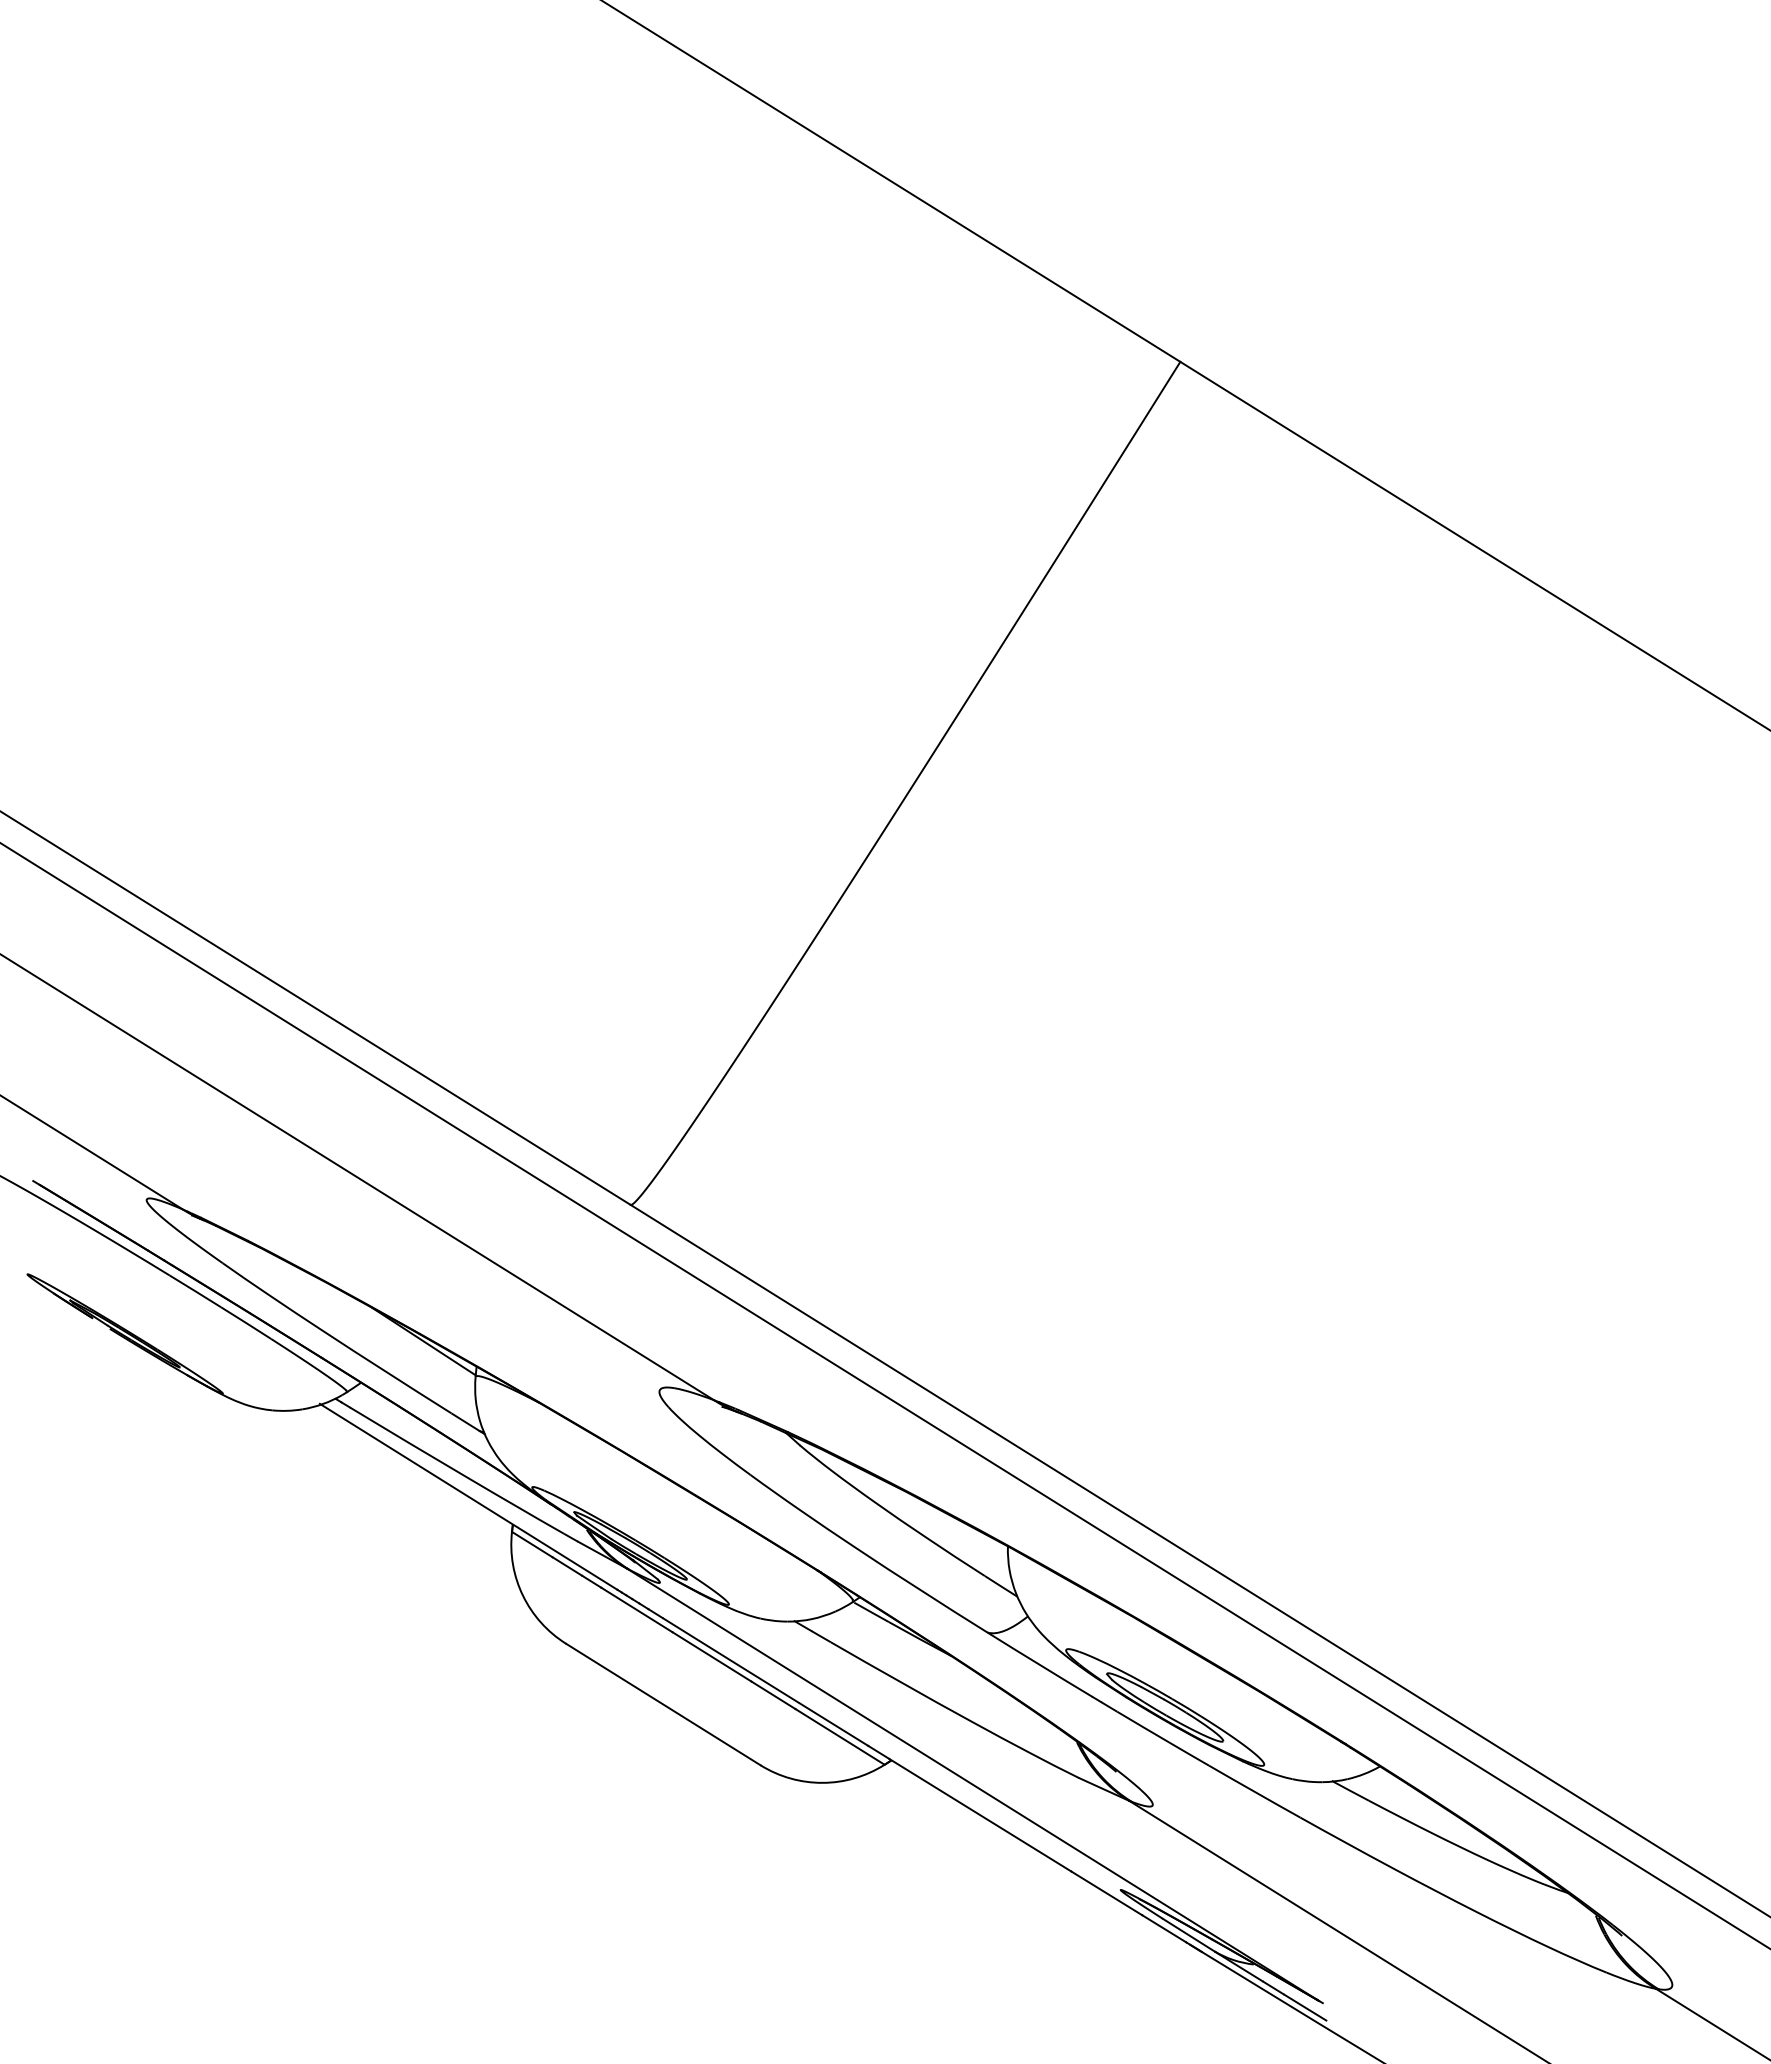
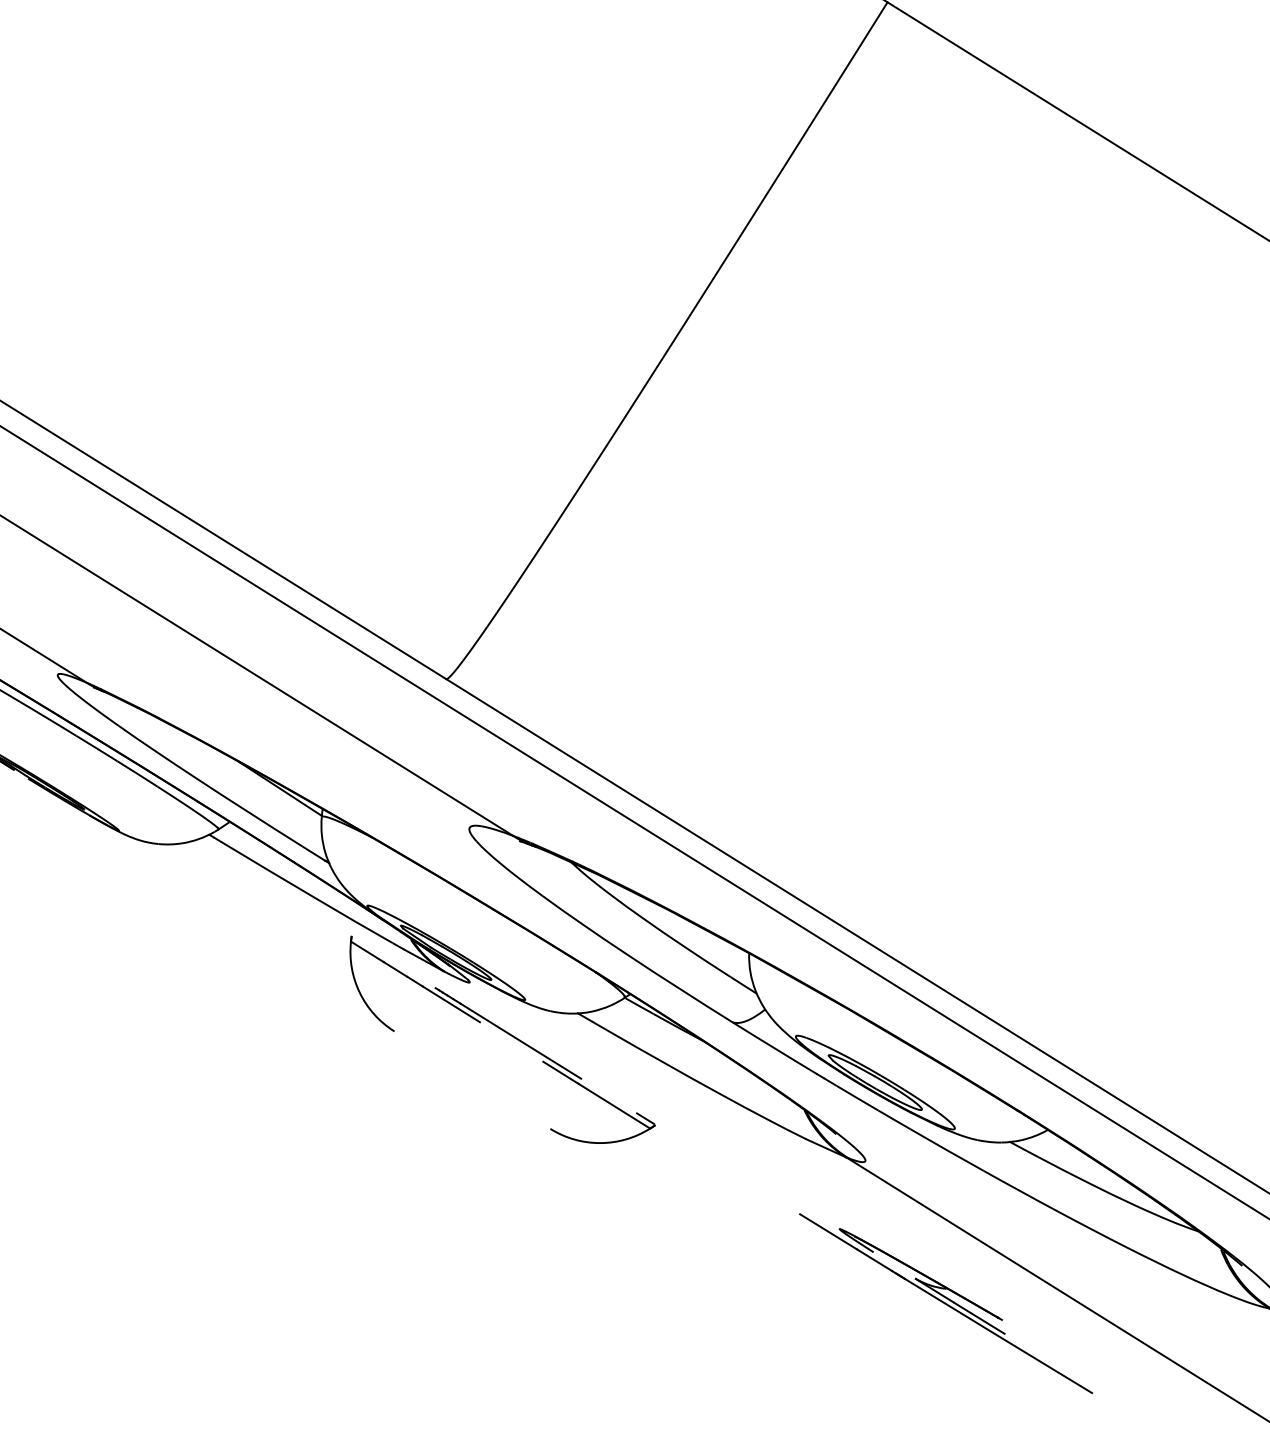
line: (468, 1496) -> (316, 913), removed
line: (711, 1656) -> (511, 1041), removed
line: (663, 1704) -> (472, 1080), removed
line: (833, 1724) -> (609, 1096), removed
line: (971, 1783) -> (719, 1143), removed
line: (980, 1814) -> (727, 1168), removed
line: (1188, 1934) -> (894, 1264), removed

